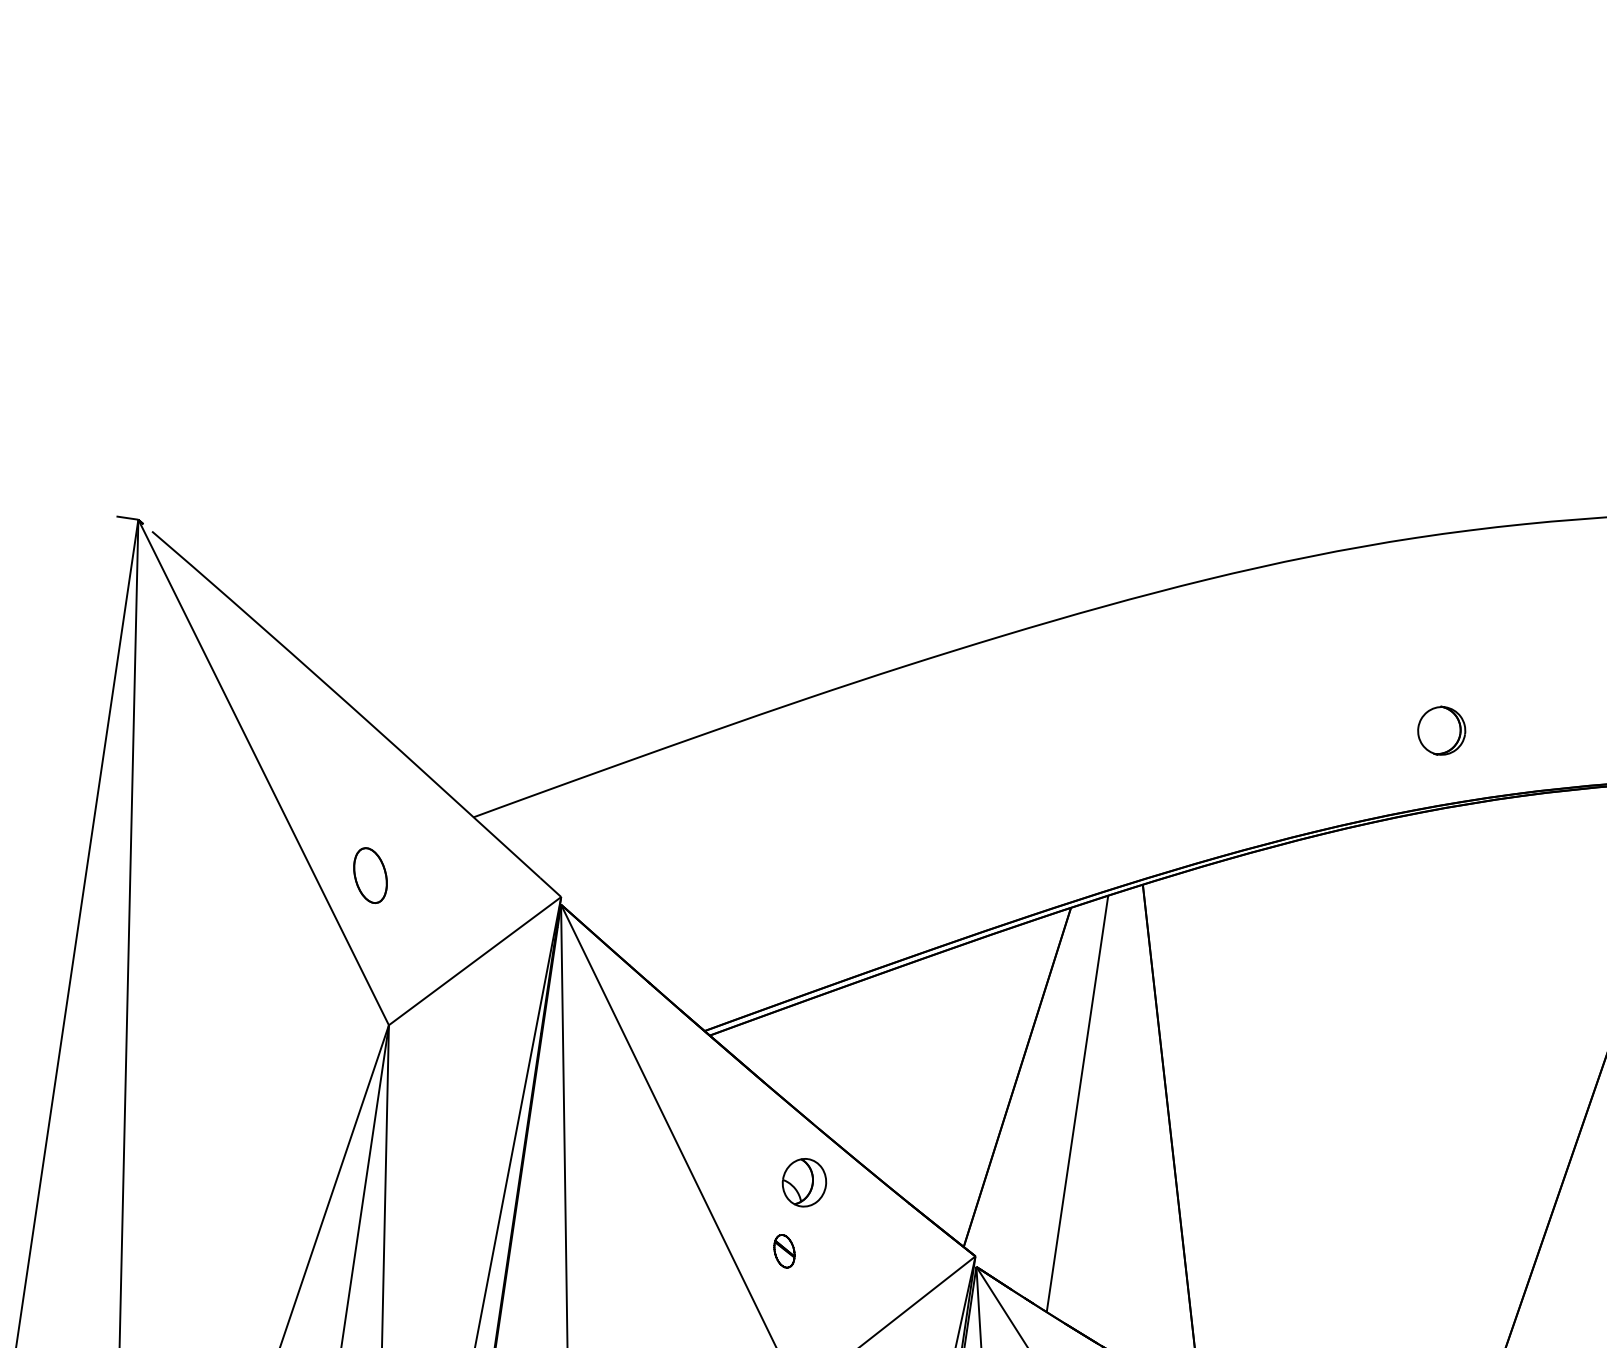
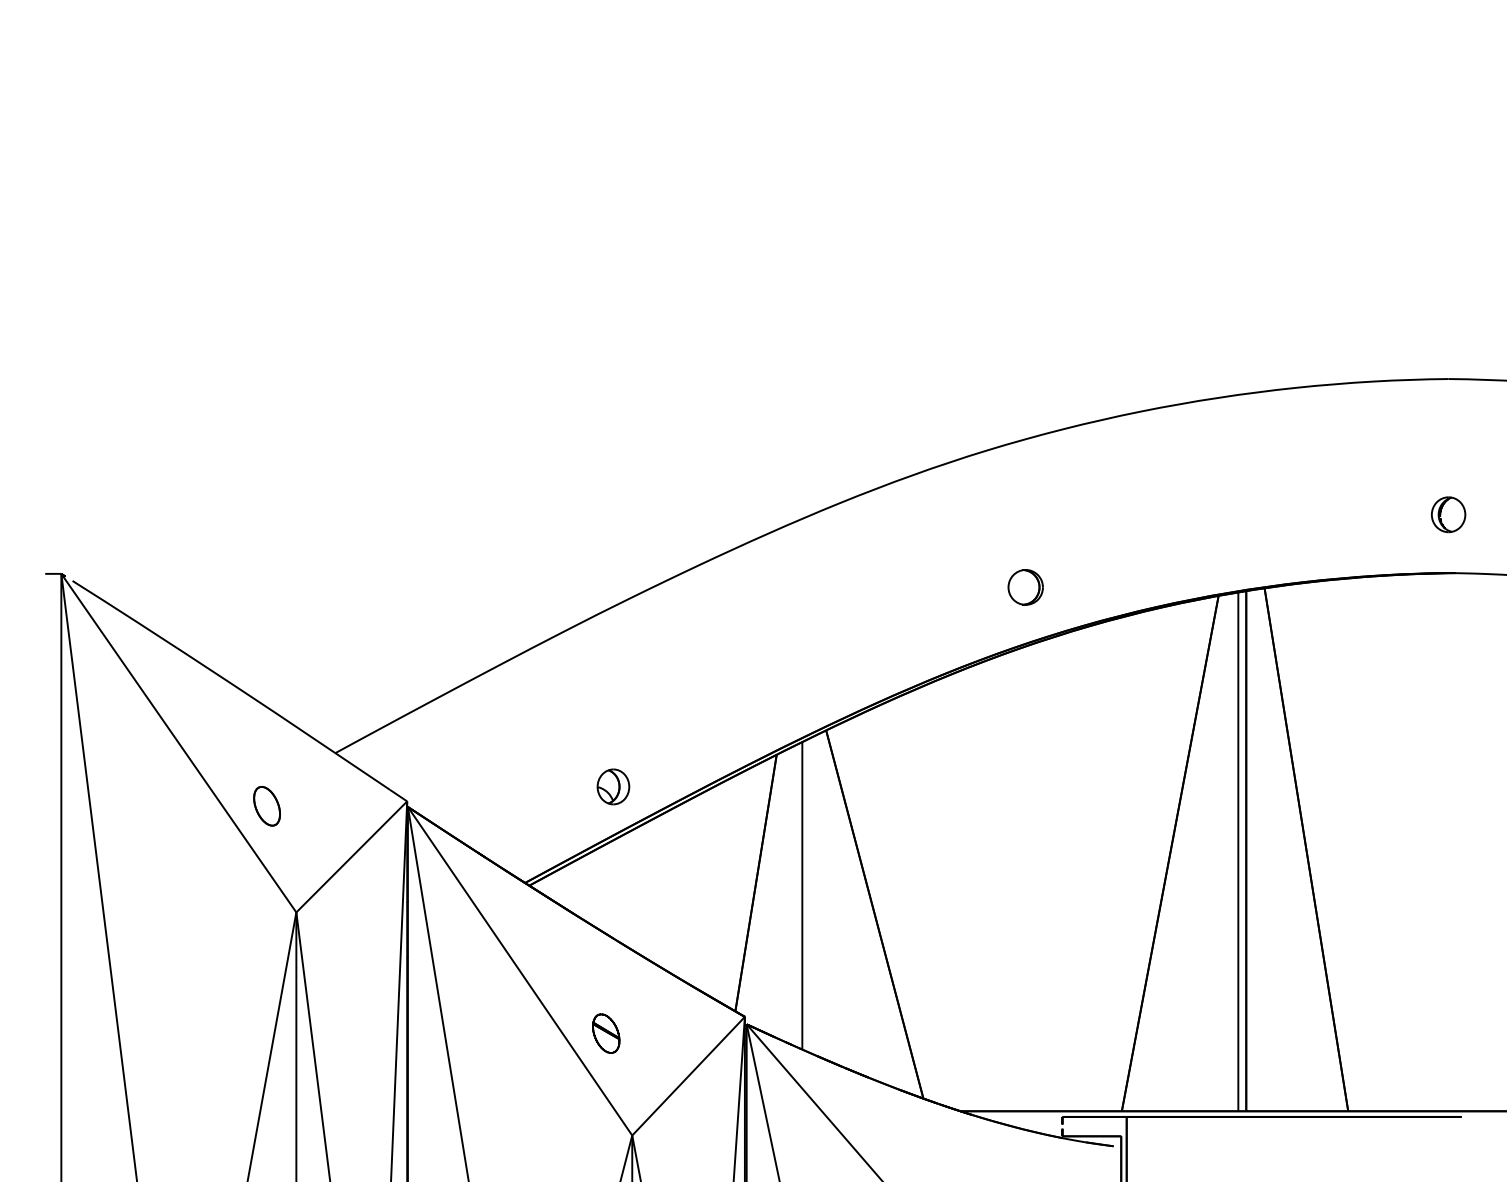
part: (804, 1182) -> (613, 786), moved
part: (784, 1251) -> (606, 1033), size x1.67

